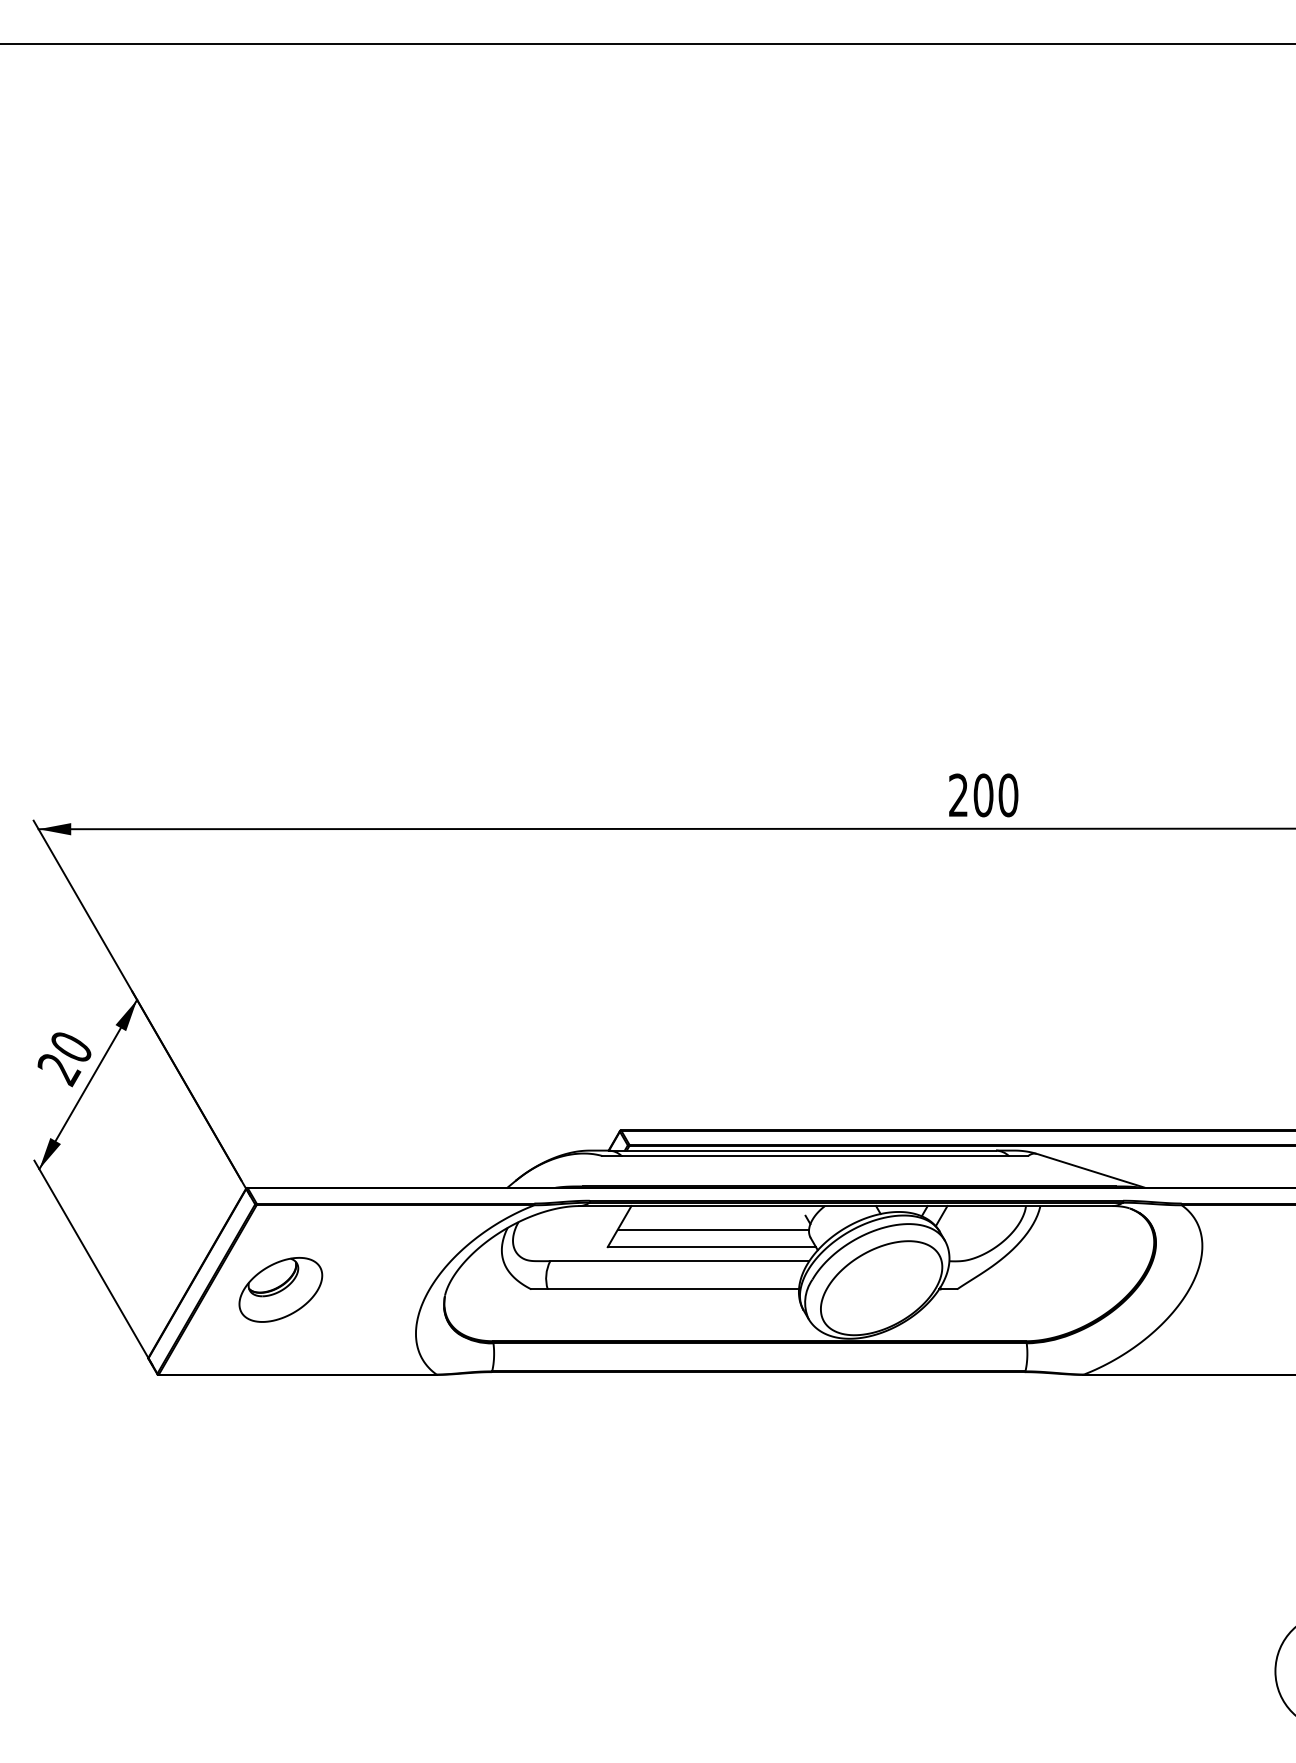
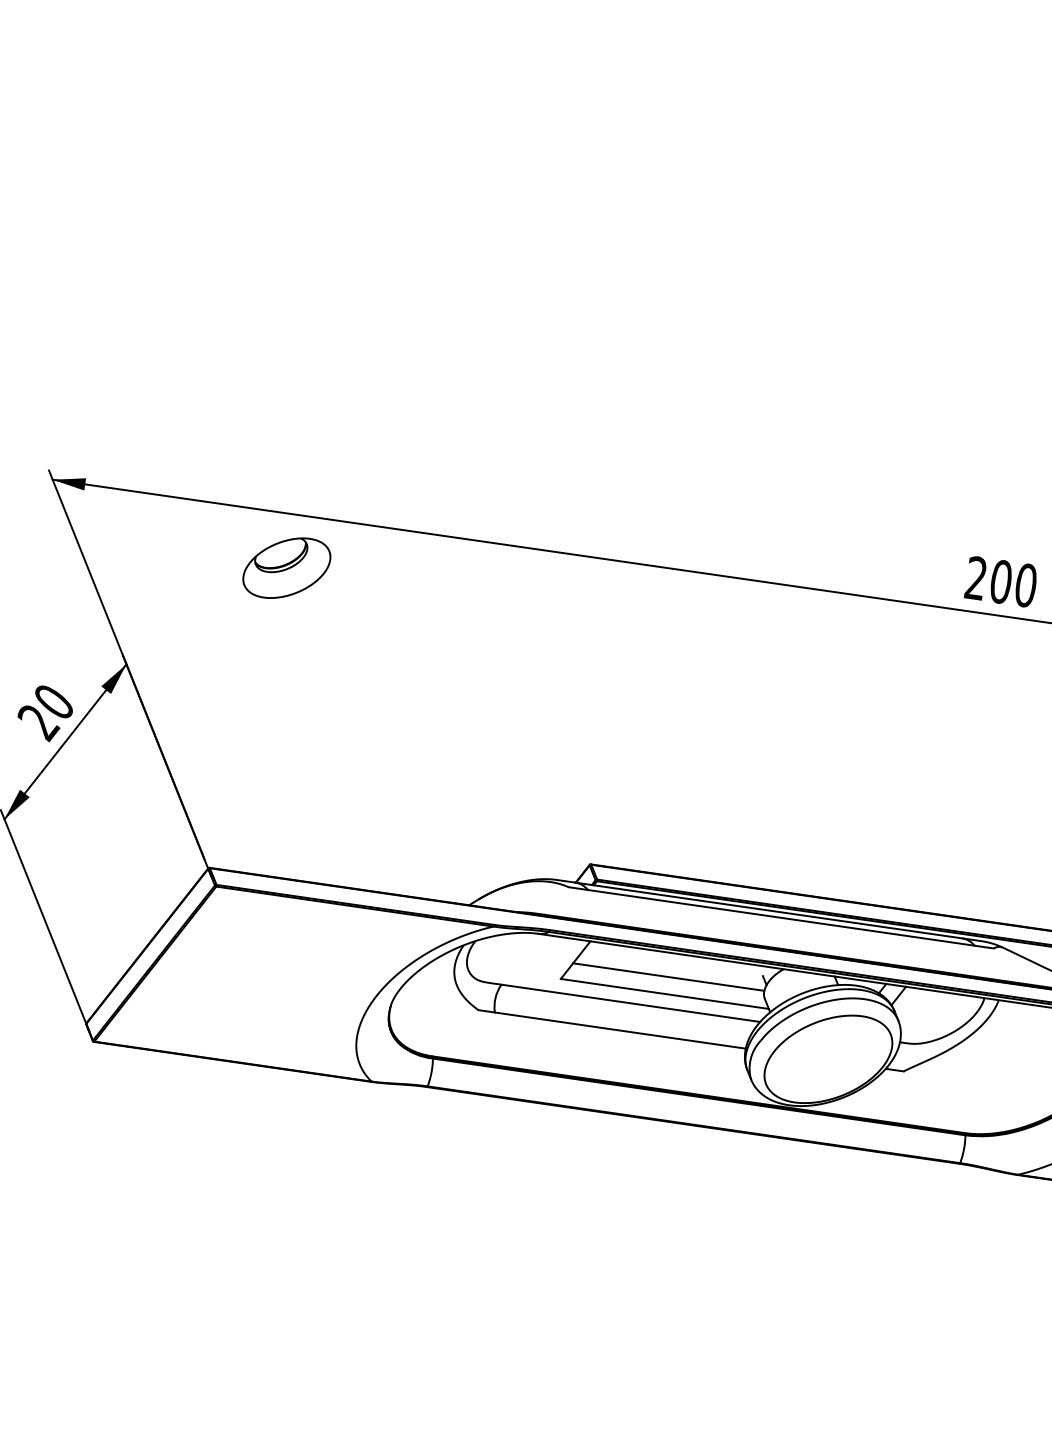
part: (280, 1289) -> (286, 567), moved

